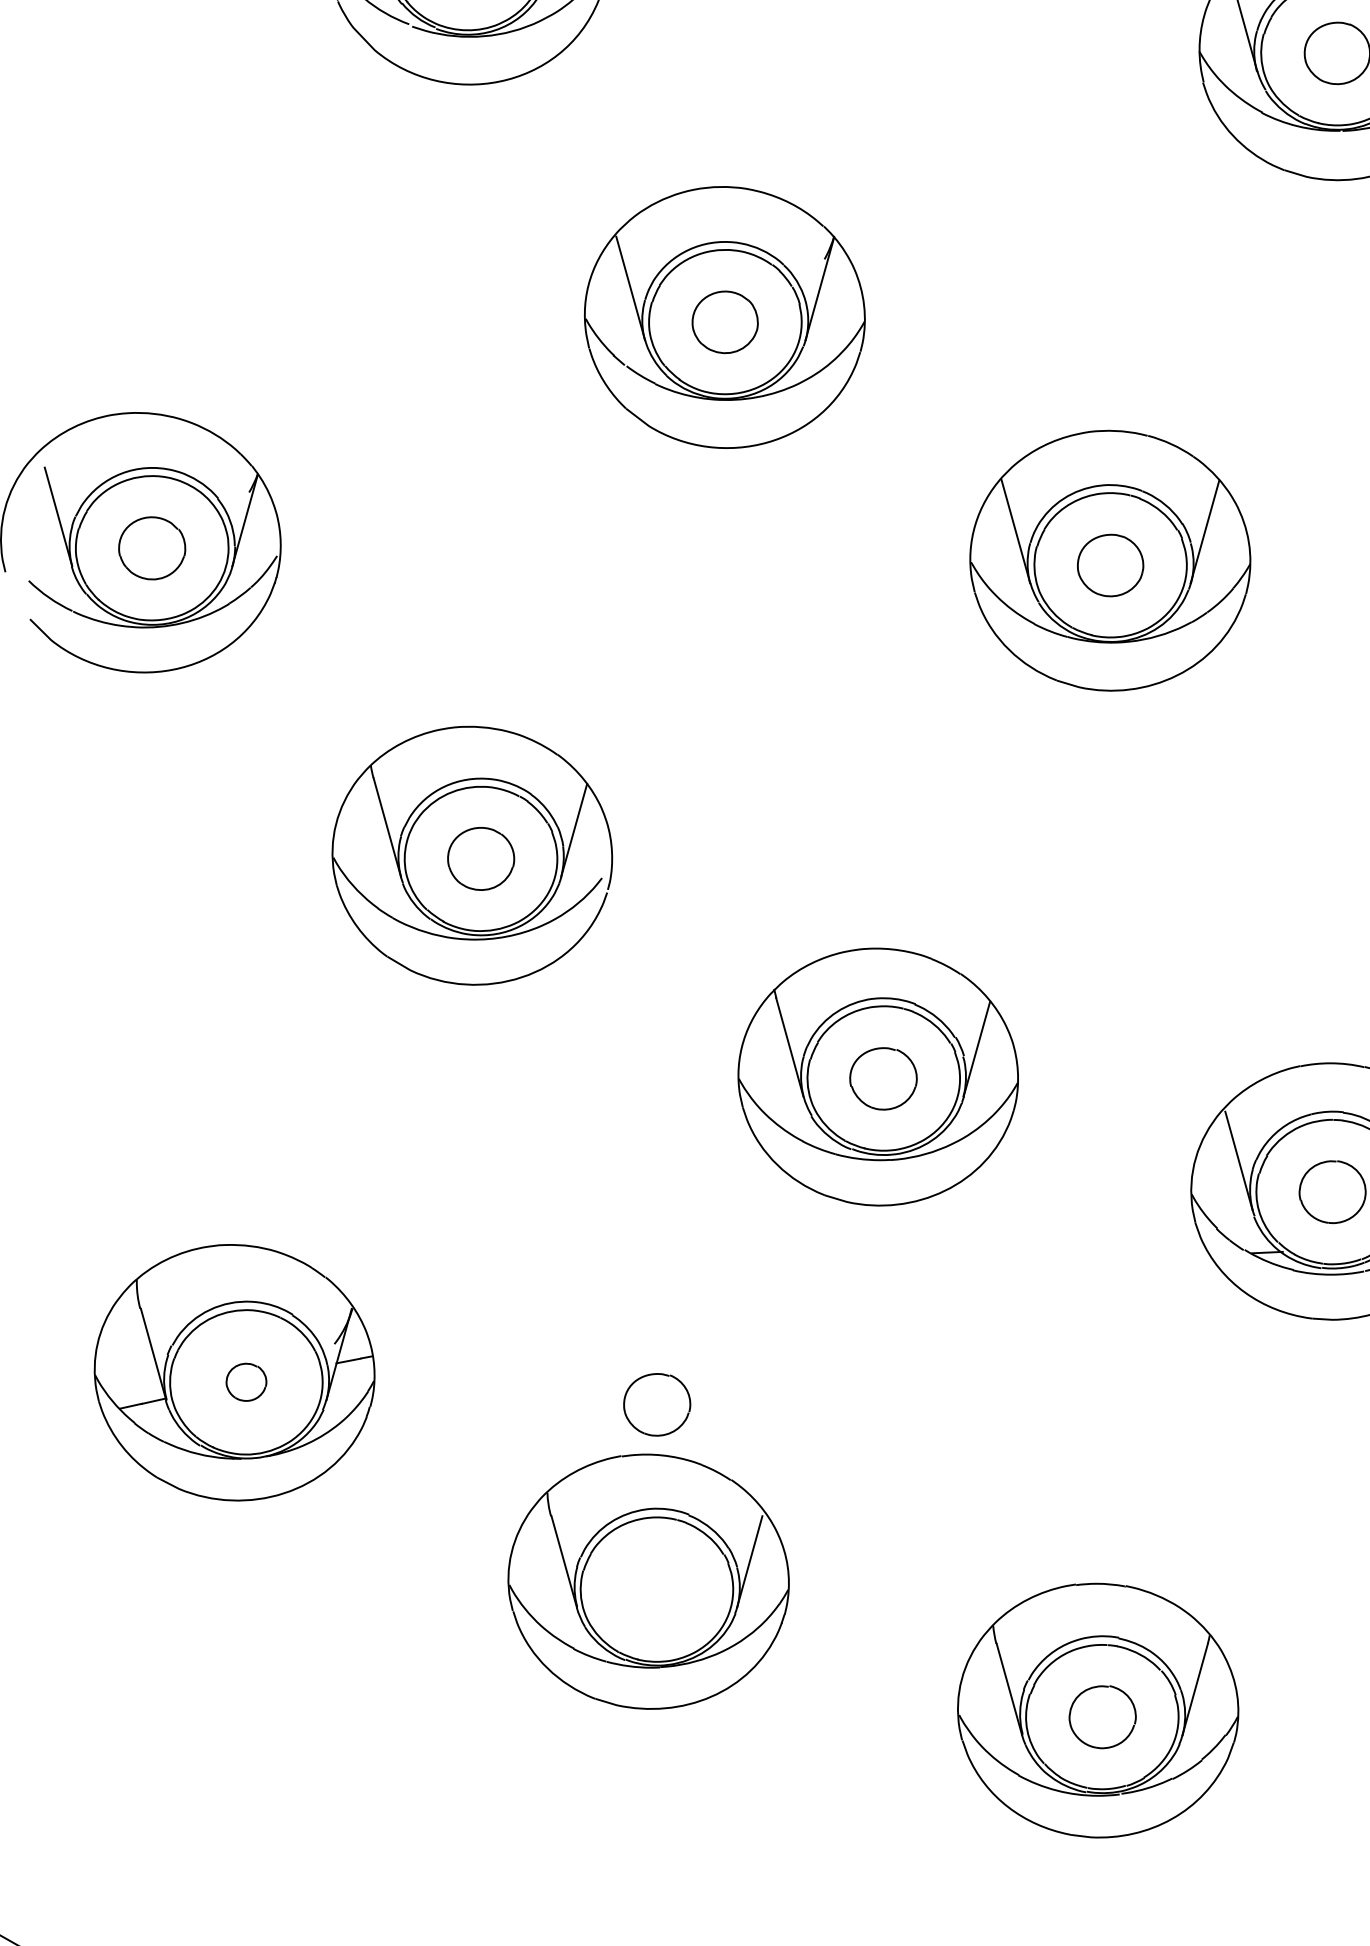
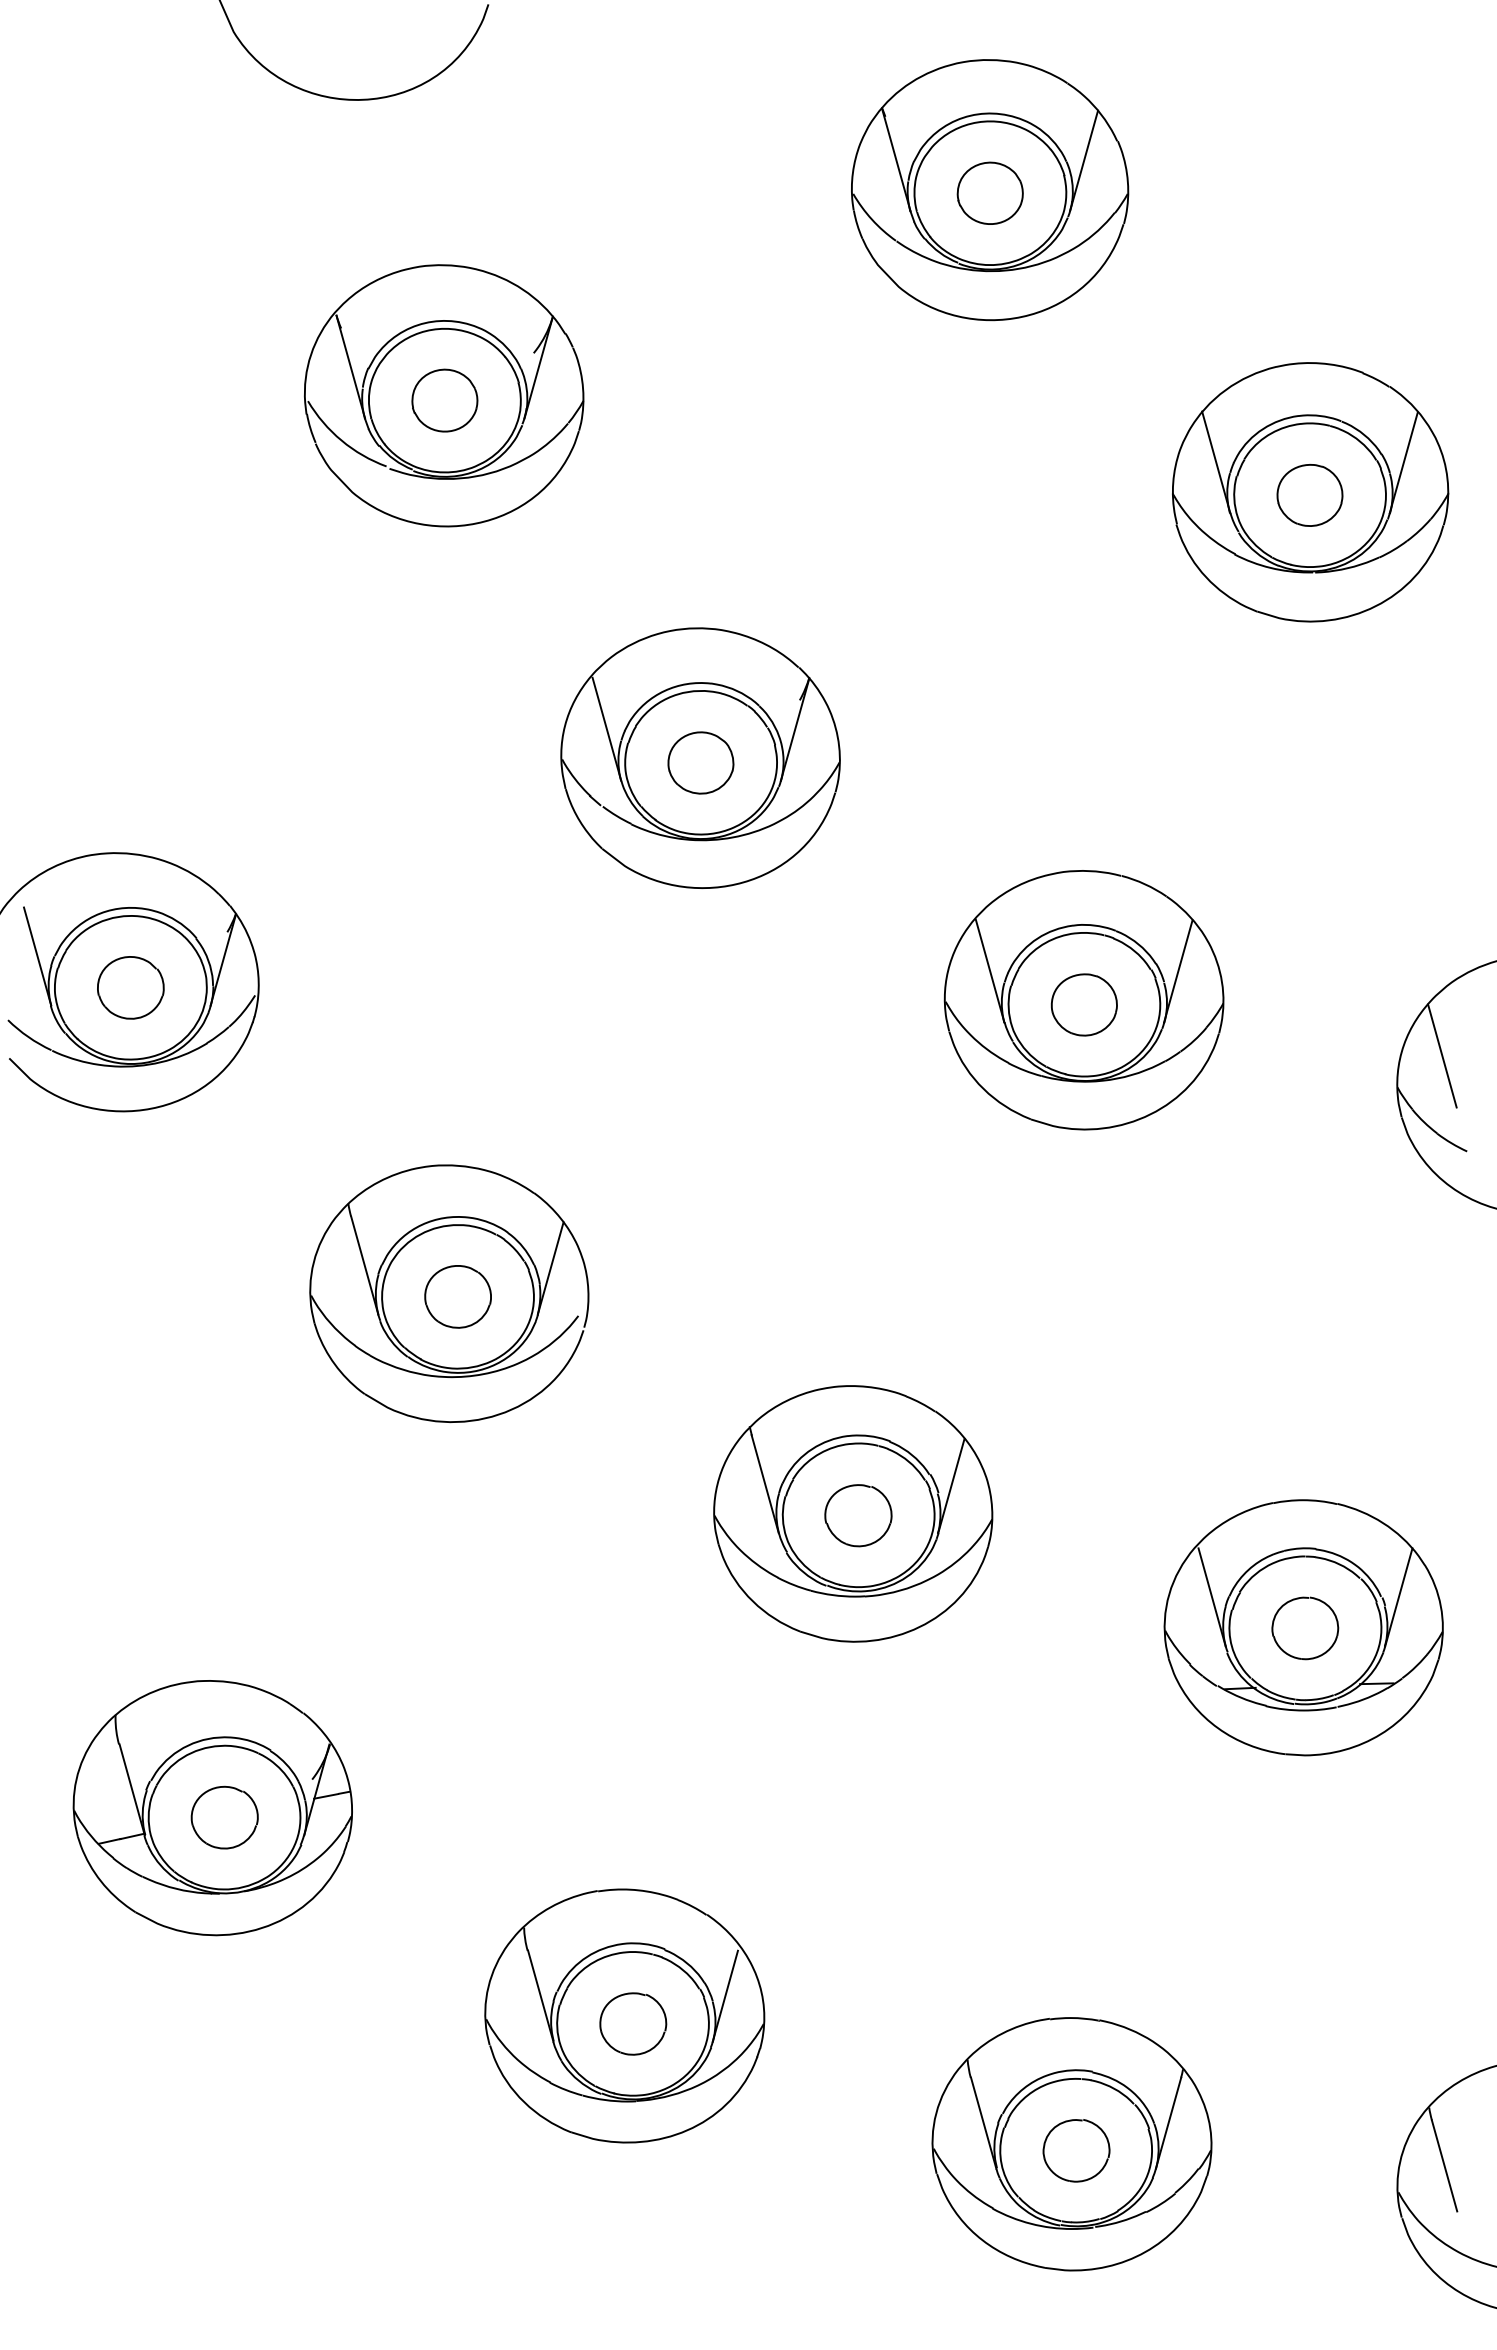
part: (246, 1382) -> (224, 1817), size x1.67
part: (657, 1404) -> (633, 2023), moved

